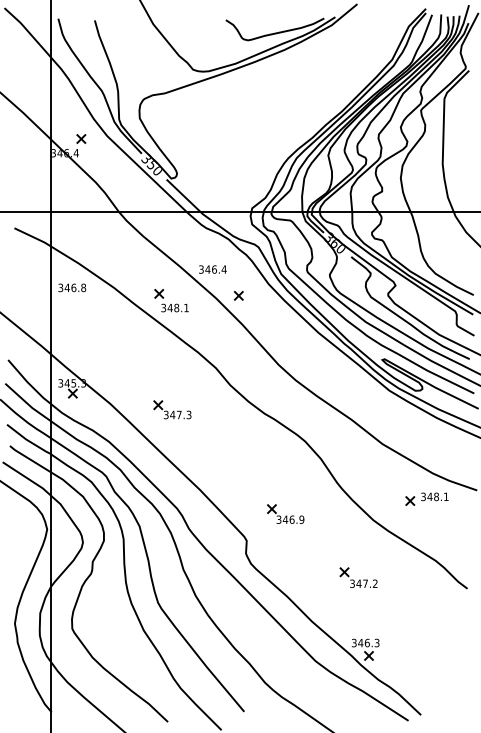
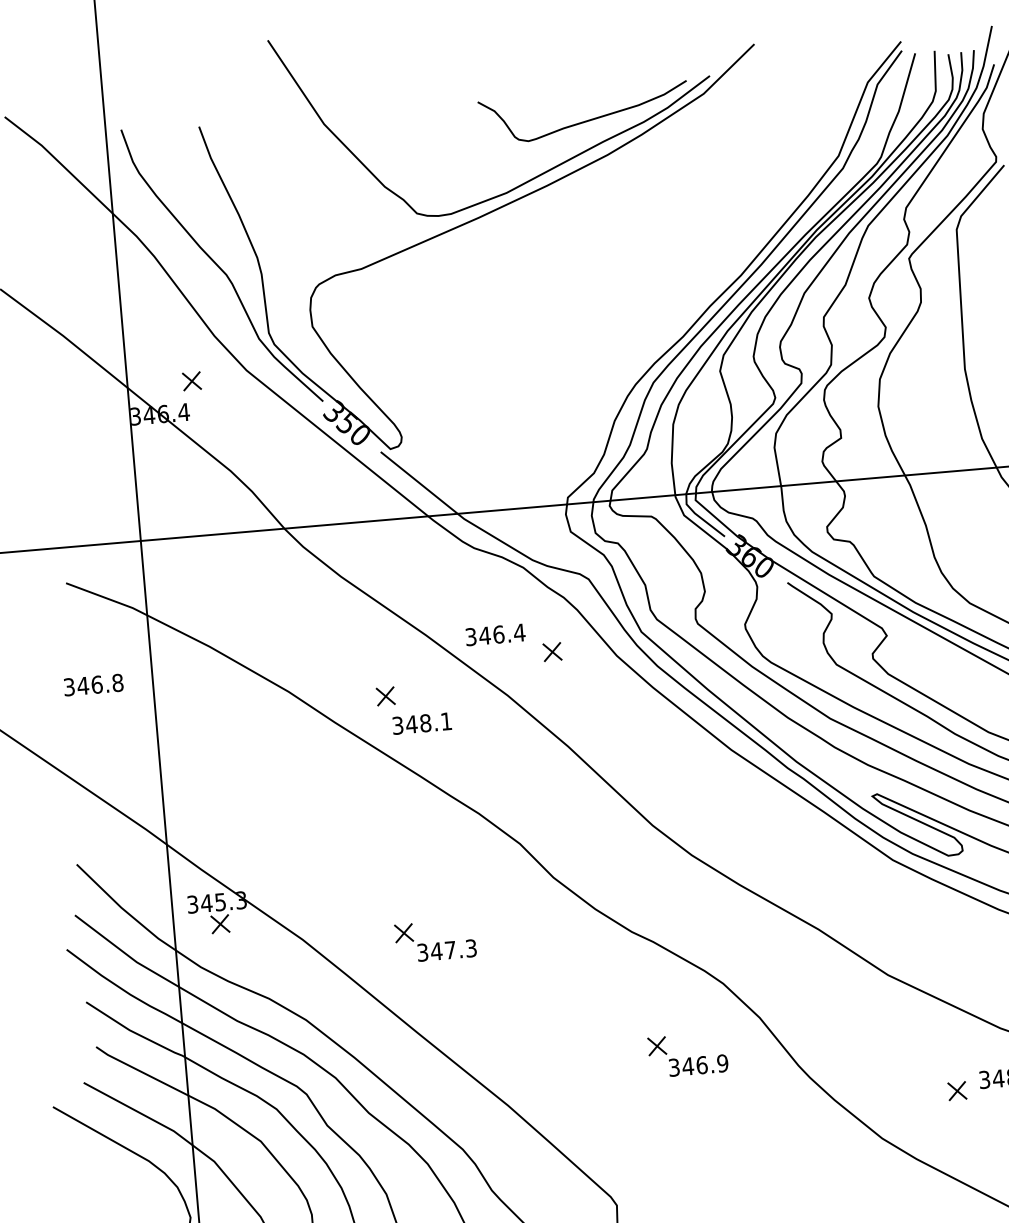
text: (72, 287) -> (94, 684), moved
part: (238, 295) -> (551, 651), moved
part: (285, 513) -> (686, 1053), moved

